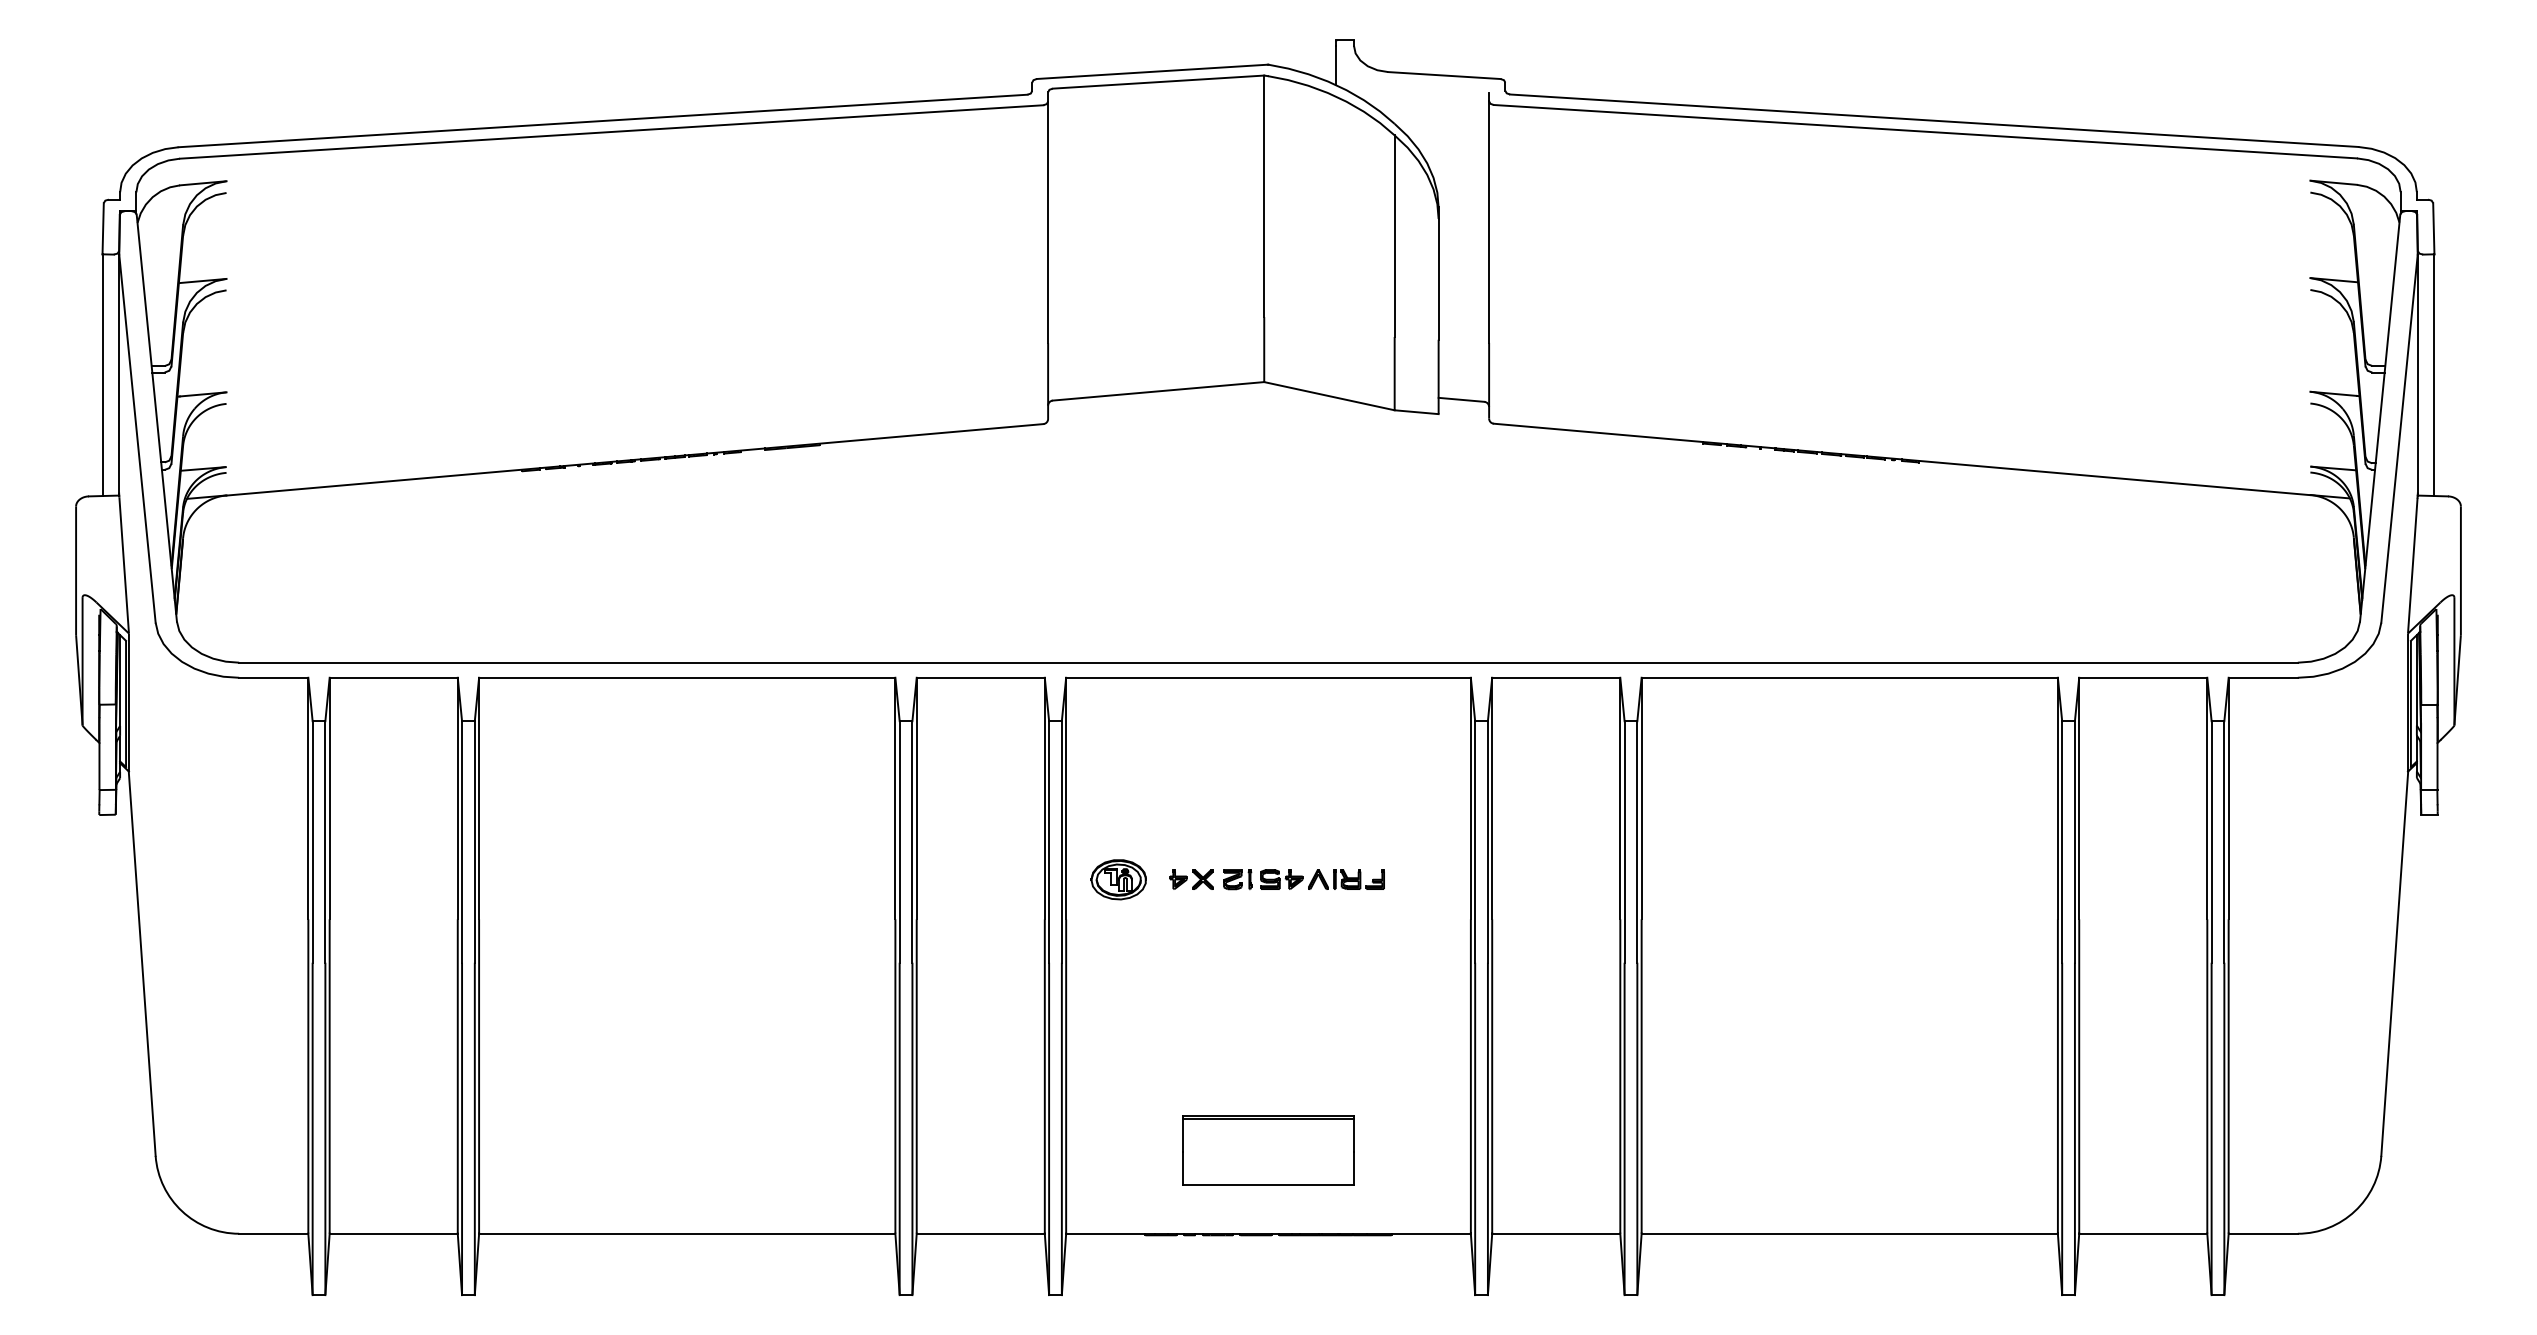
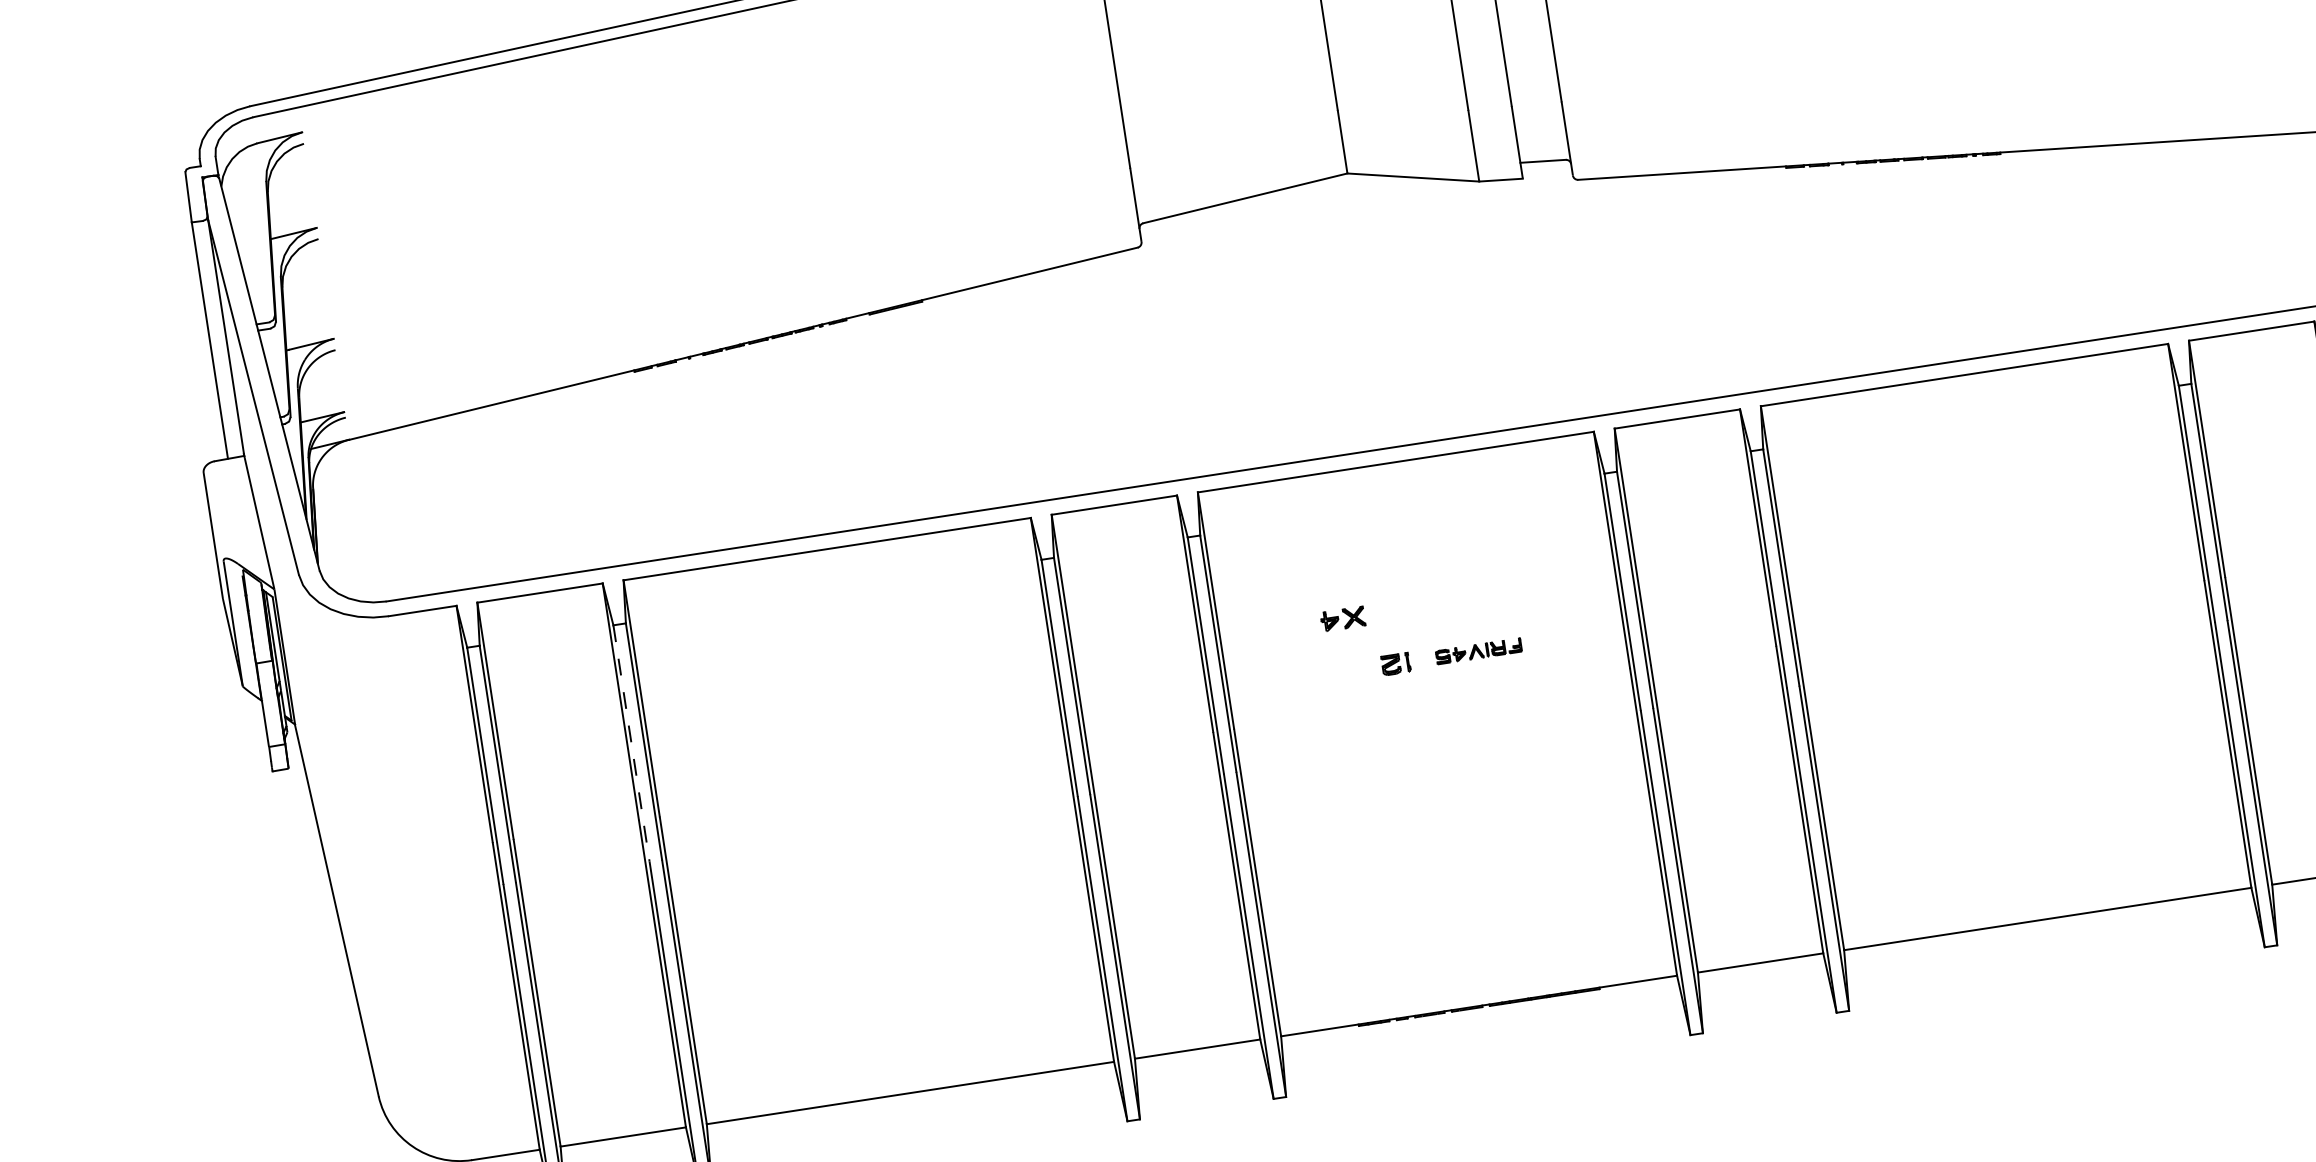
line: (462, 841) -> (631, 742), solid -> dashed
part: (1118, 879) -> (1279, 681), removed
part: (1191, 879) -> (1342, 619), moved
part: (1322, 879) -> (1478, 651), size x0.7
part: (1268, 1150) -> (1466, 924), removed

